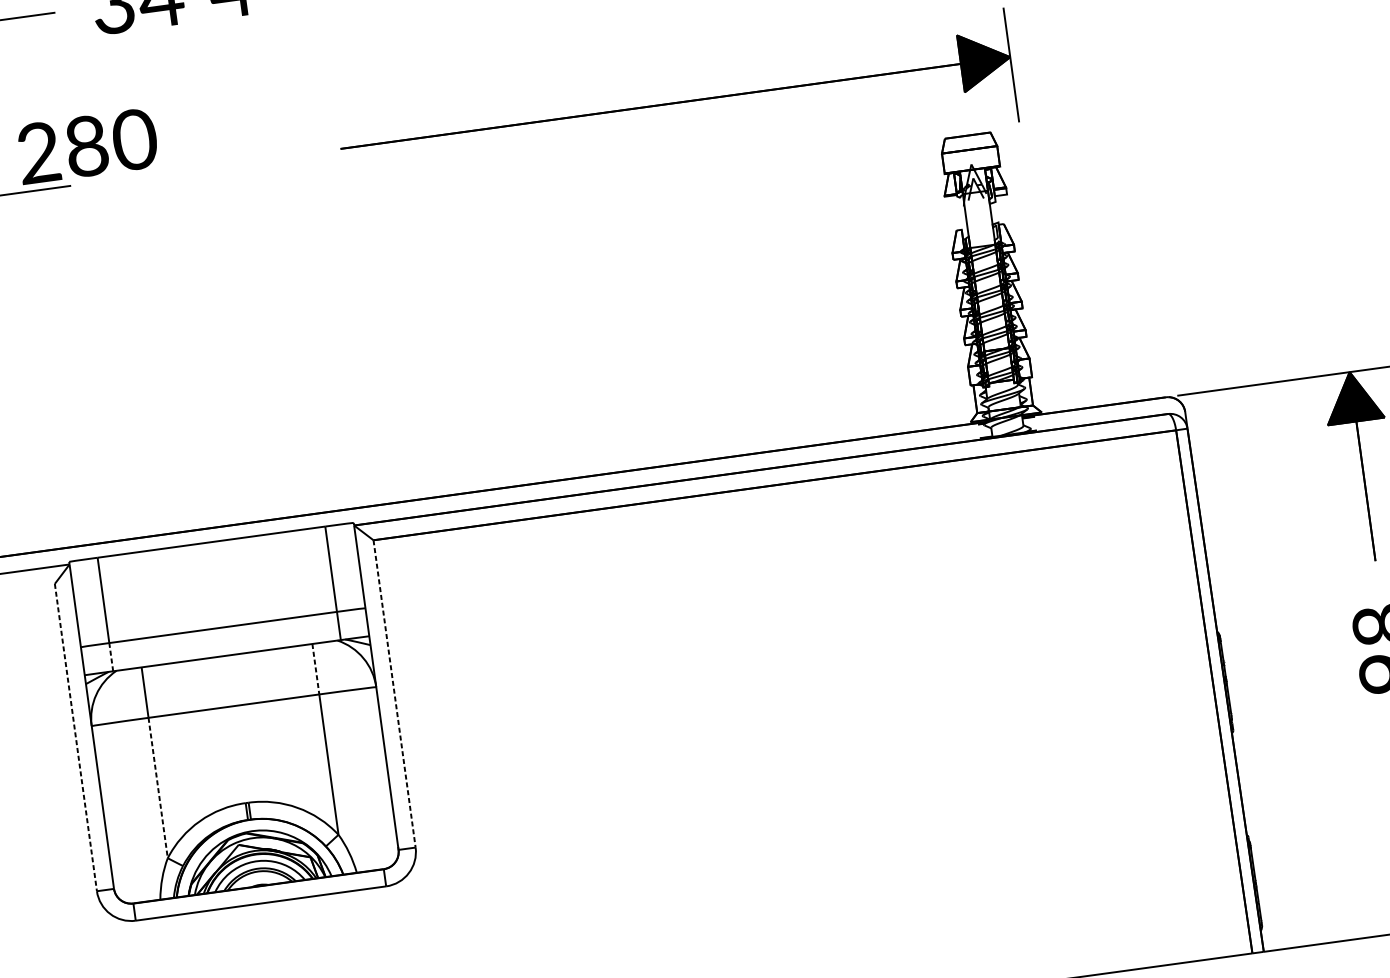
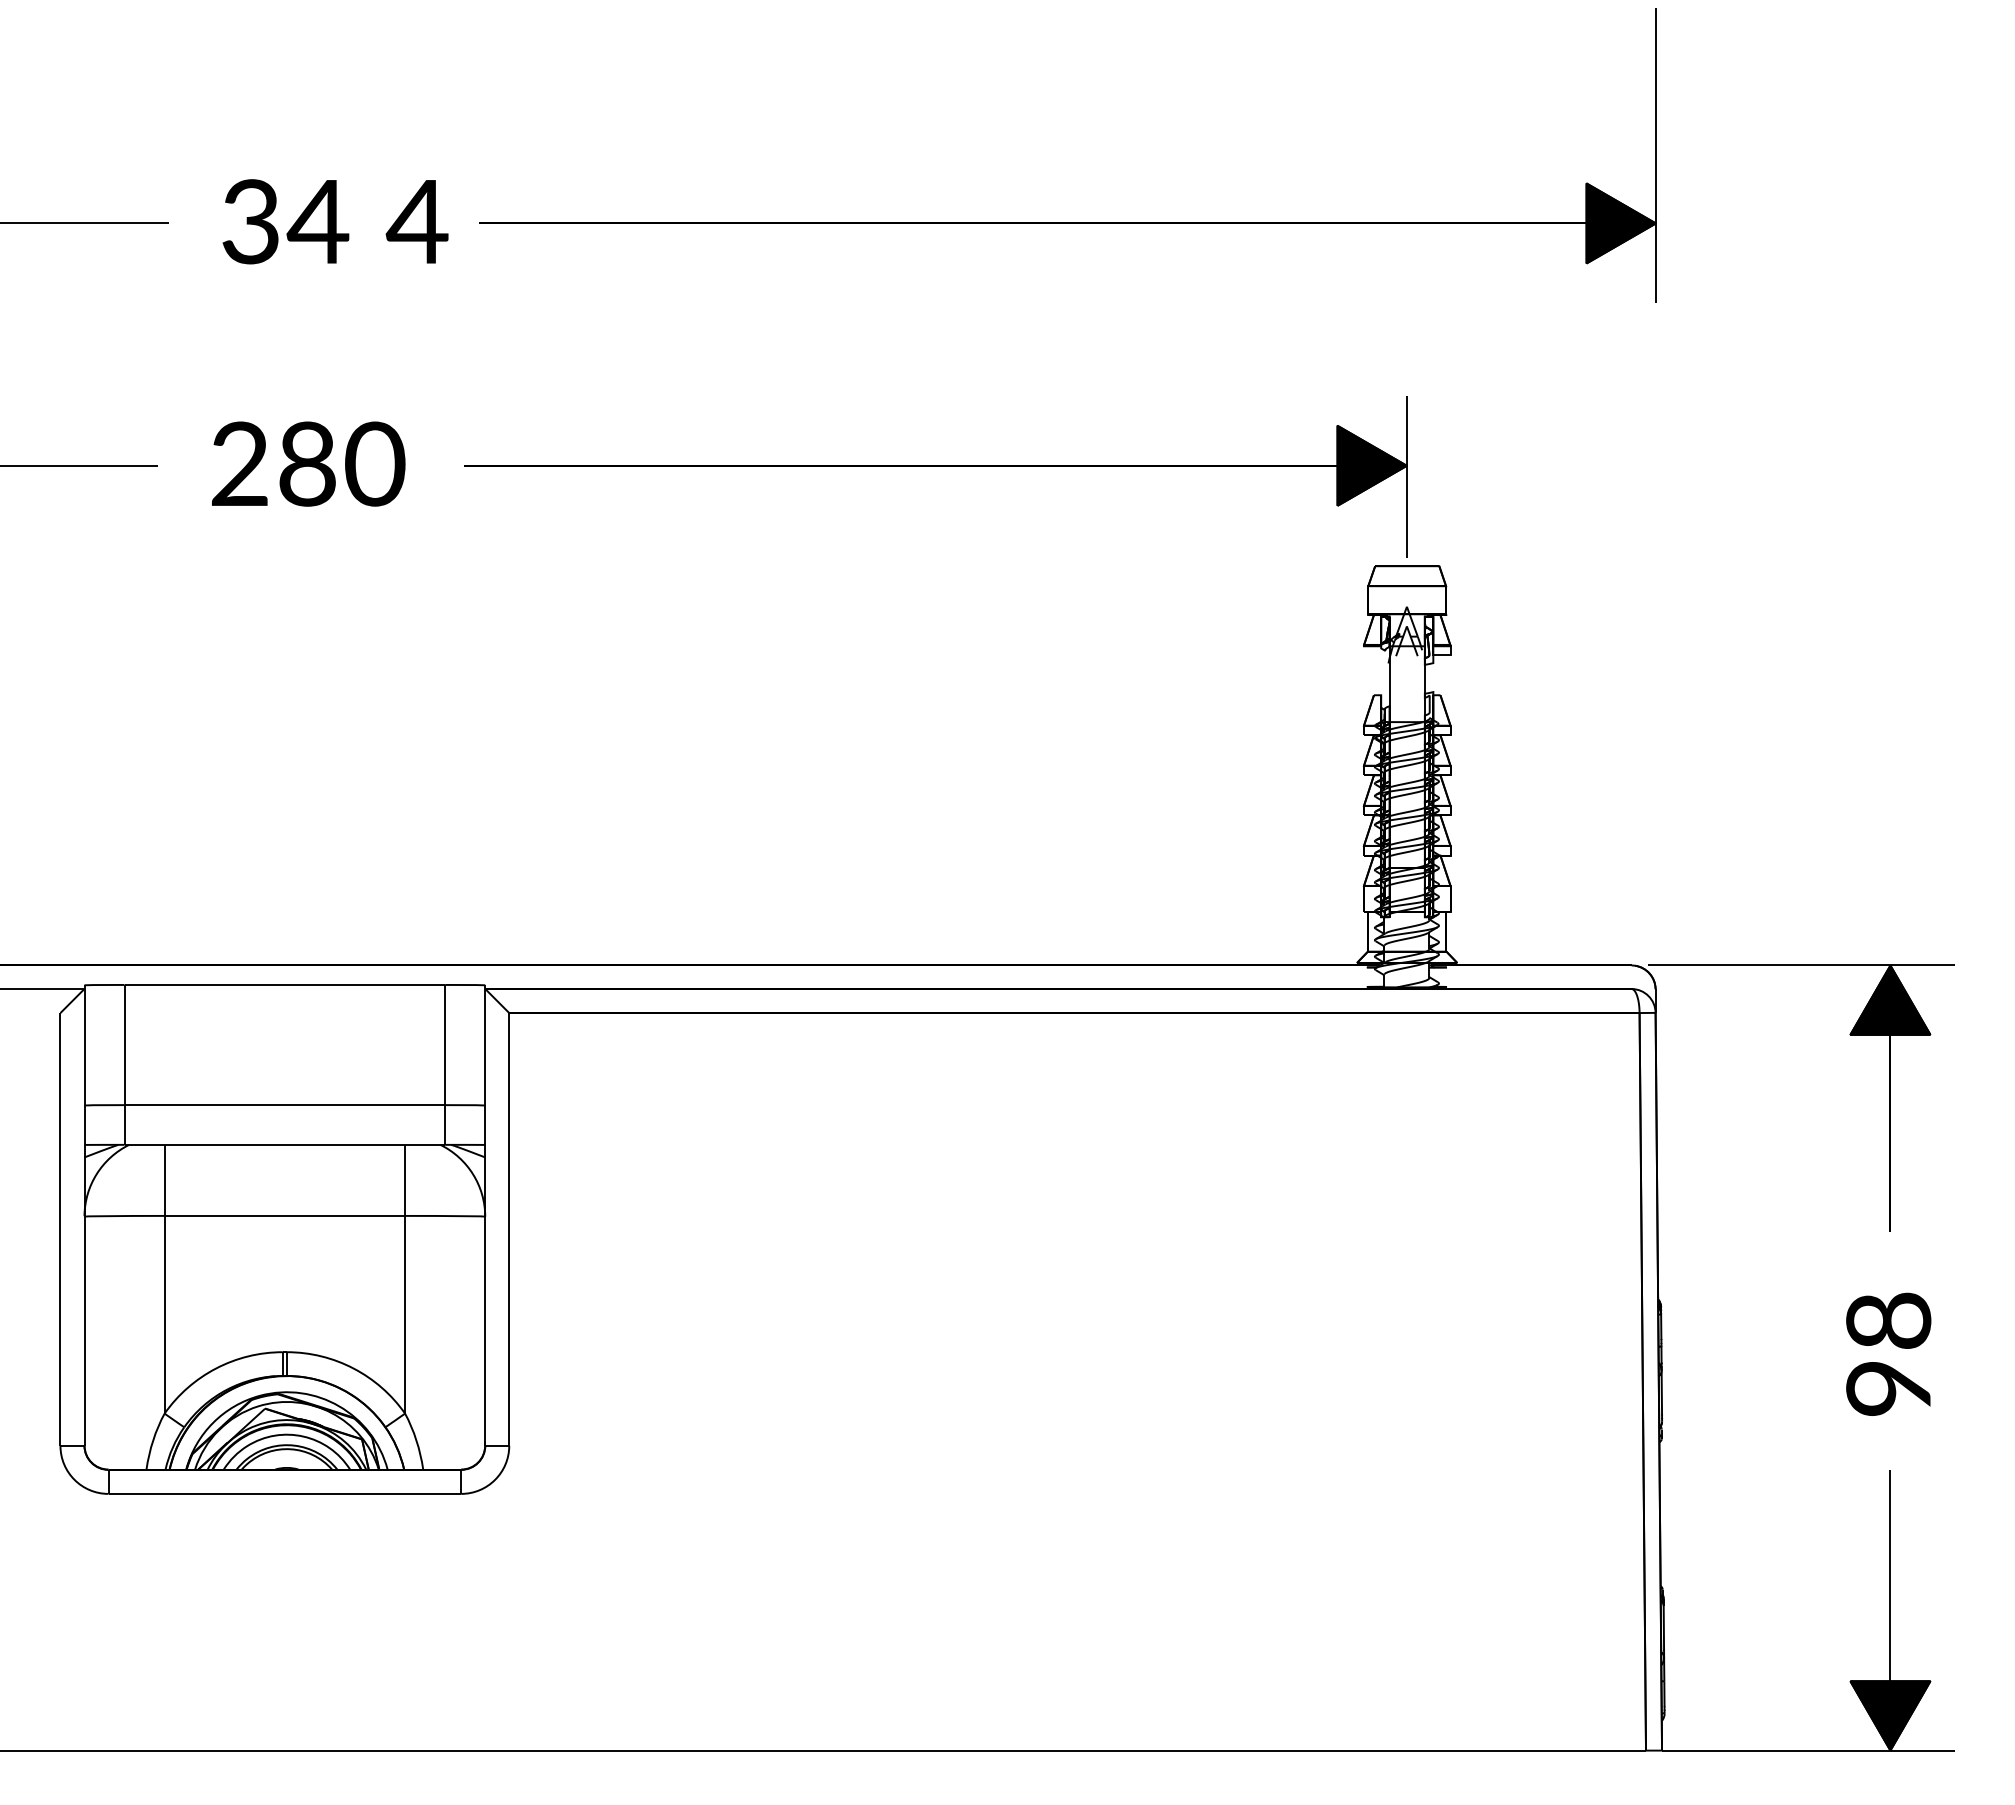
part: (675, 103) -> (935, 466), moved
text: (87, 145) -> (308, 463), moved
line: (111, 656) -> (124, 1124), dashed -> solid
line: (316, 669) -> (405, 1180), dashed -> solid
line: (394, 693) -> (509, 1229), dashed -> solid
line: (75, 737) -> (60, 1229), dashed -> solid
line: (158, 787) -> (164, 1314), dashed -> solid

